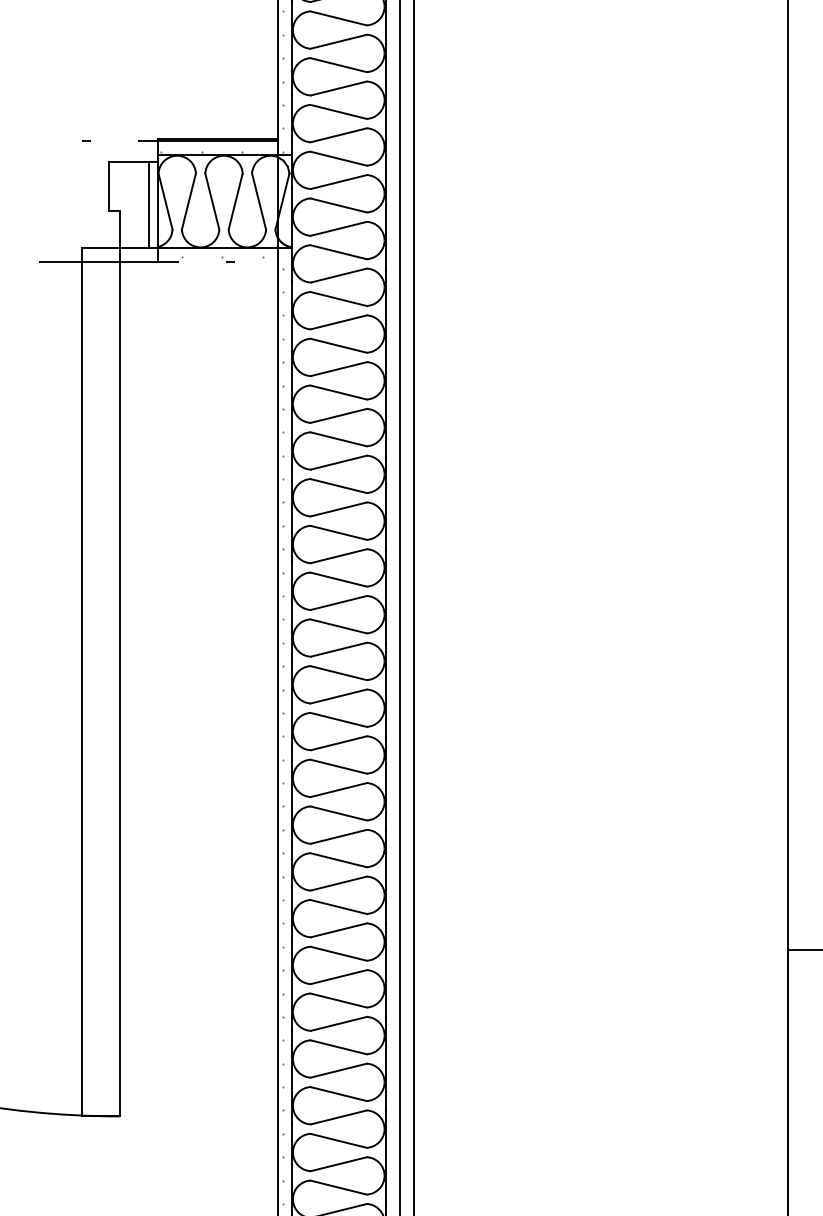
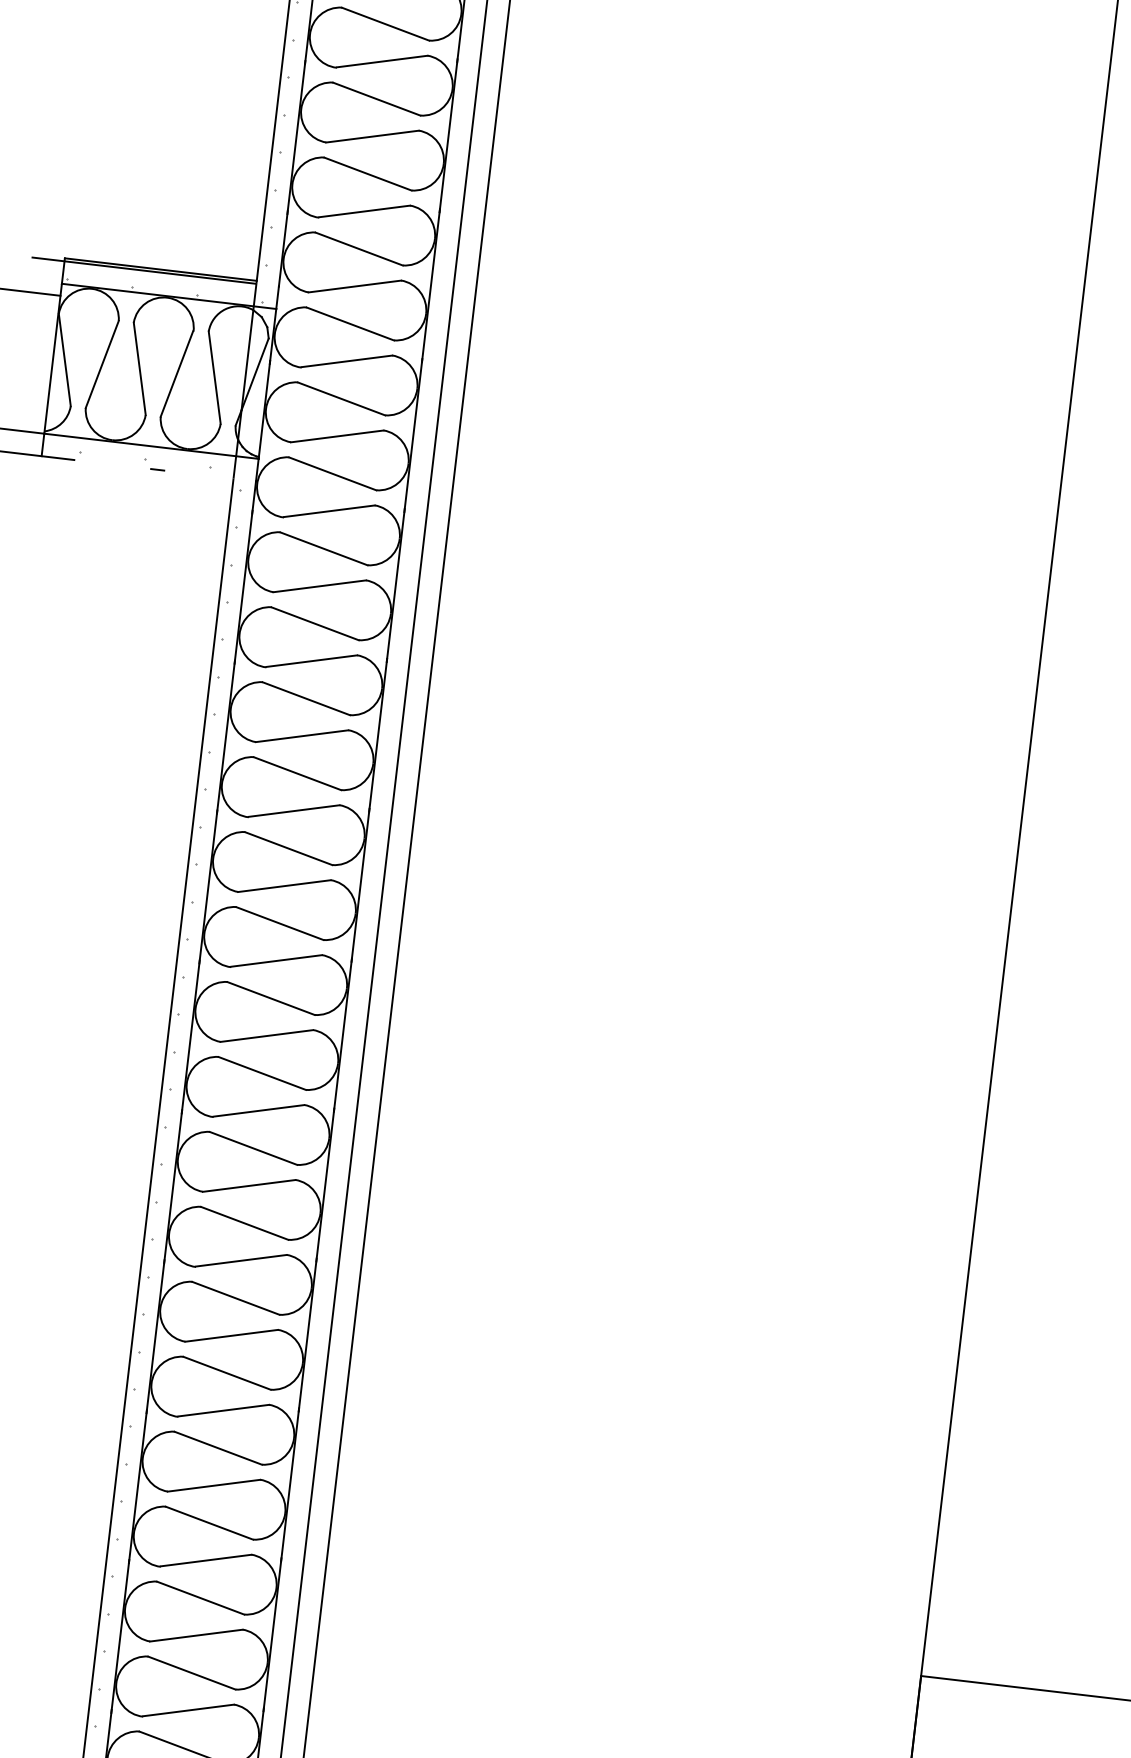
line: (148, 205) -> (36, 363), removed

